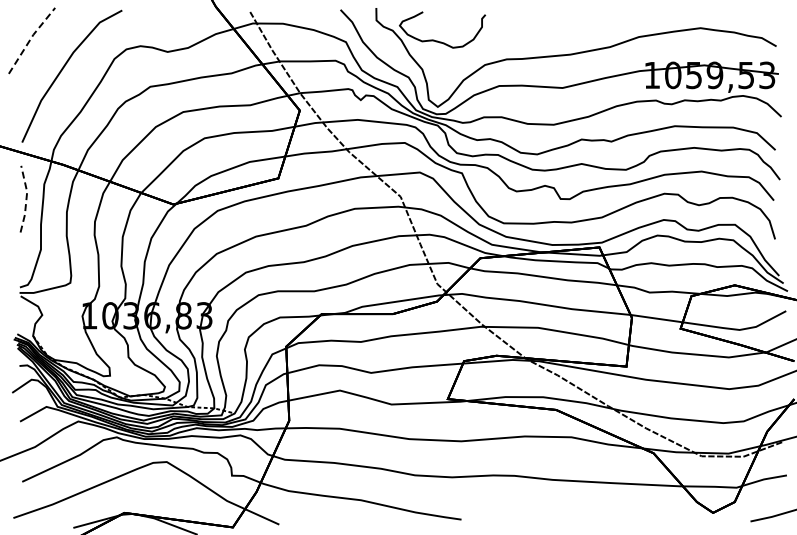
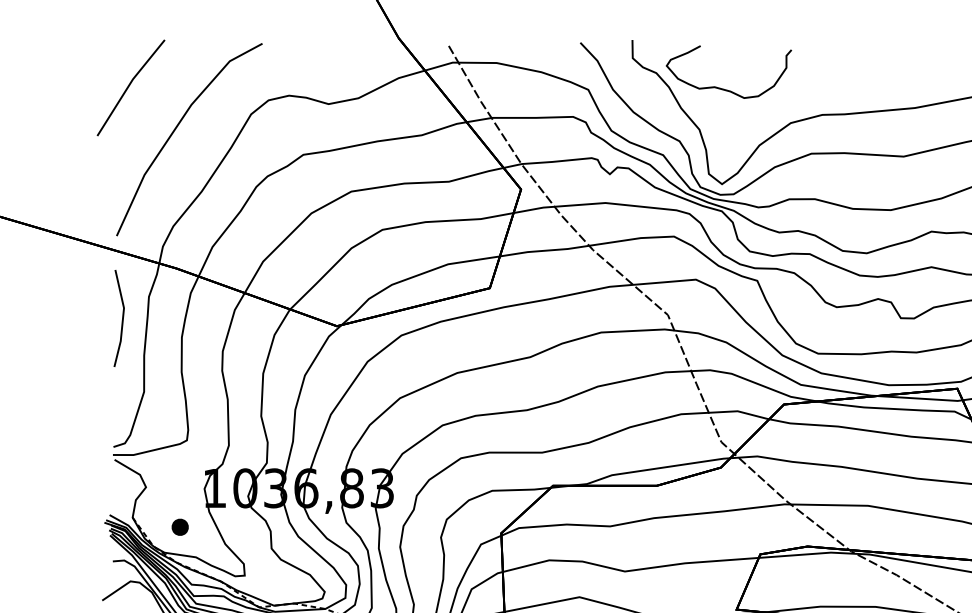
line: (30, 39) -> (128, 85), dashed -> solid
line: (26, 198) -> (123, 317), dashed -> solid
part: (65, 342) -> (179, 527), added

